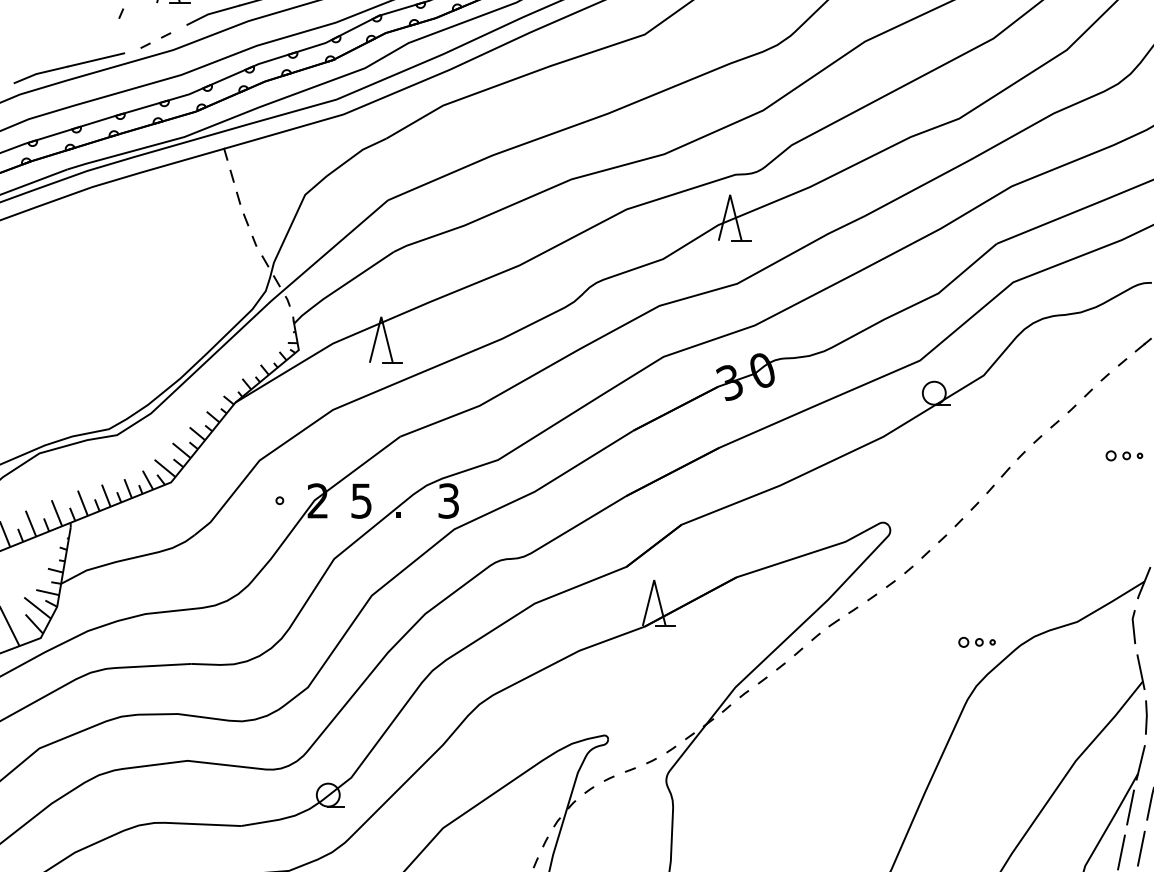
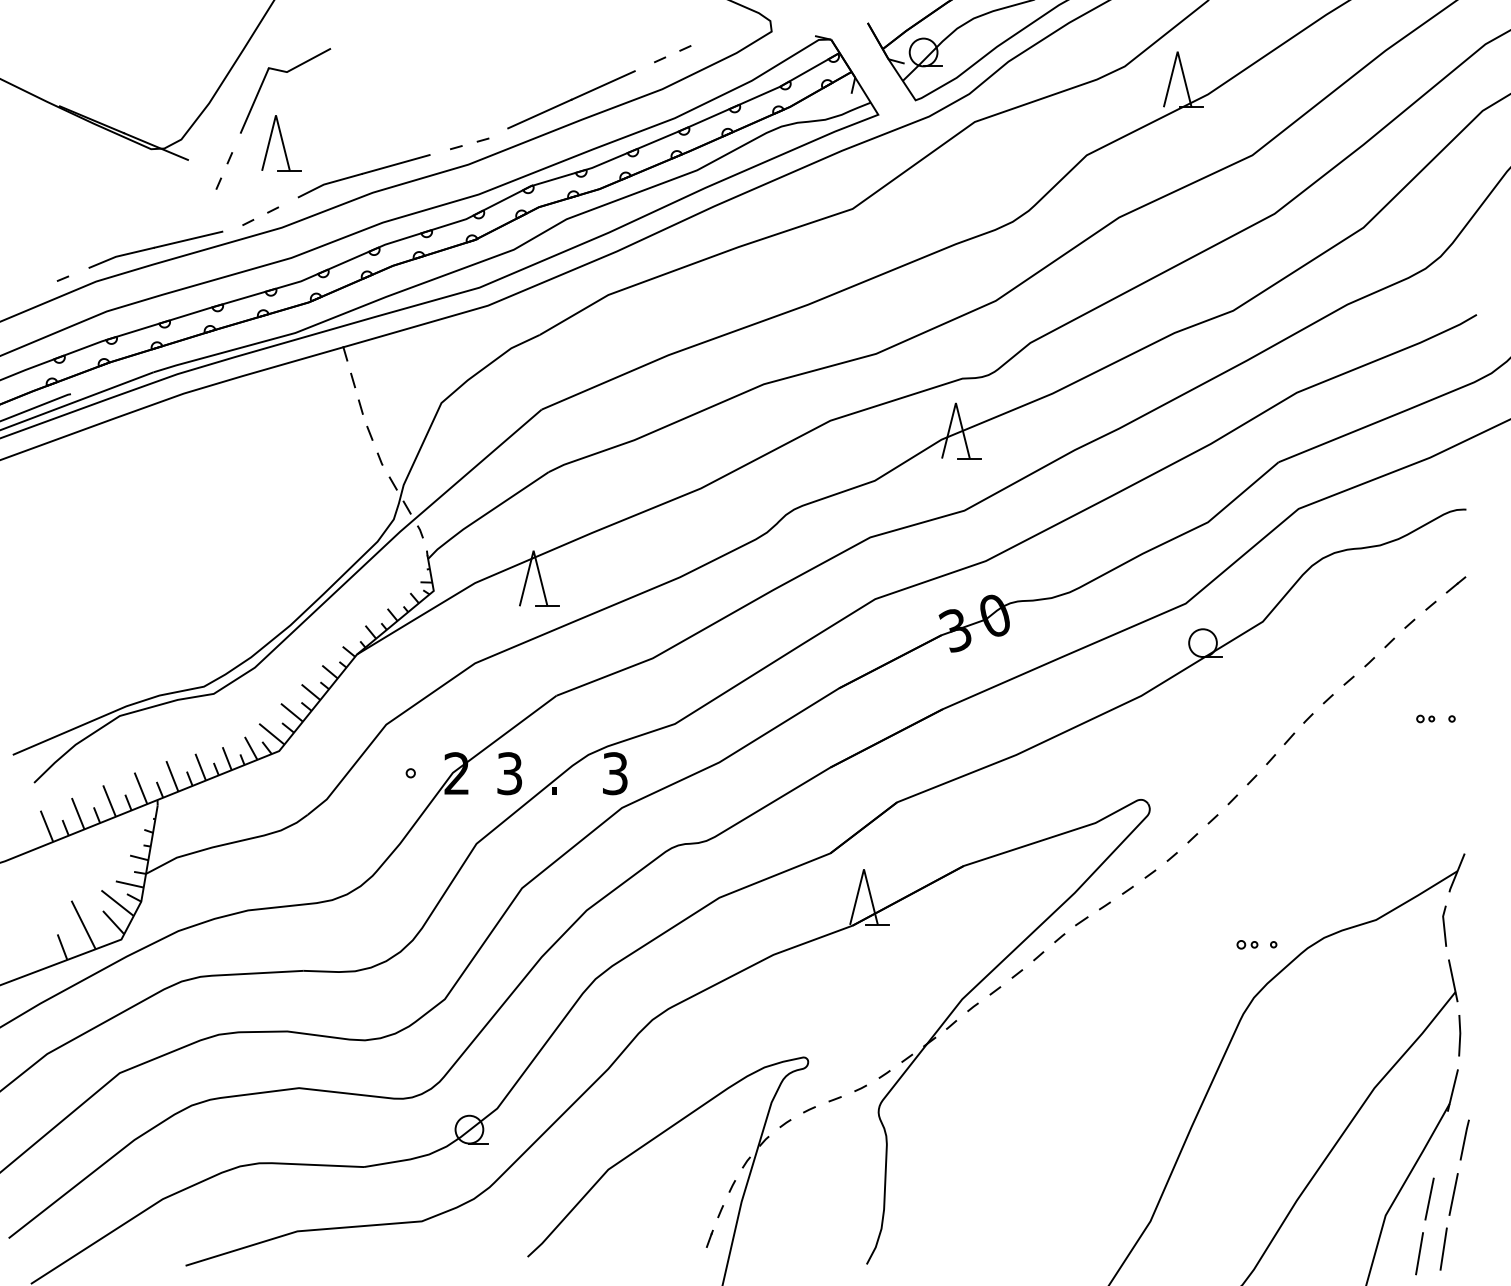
part: (1118, 455) -> (1425, 718), size x0.6
text: (361, 500) -> (509, 773), 5 -> 3
part: (971, 642) -> (1247, 944), size x0.7
line: (1130, 807) -> (1440, 1144), removed

